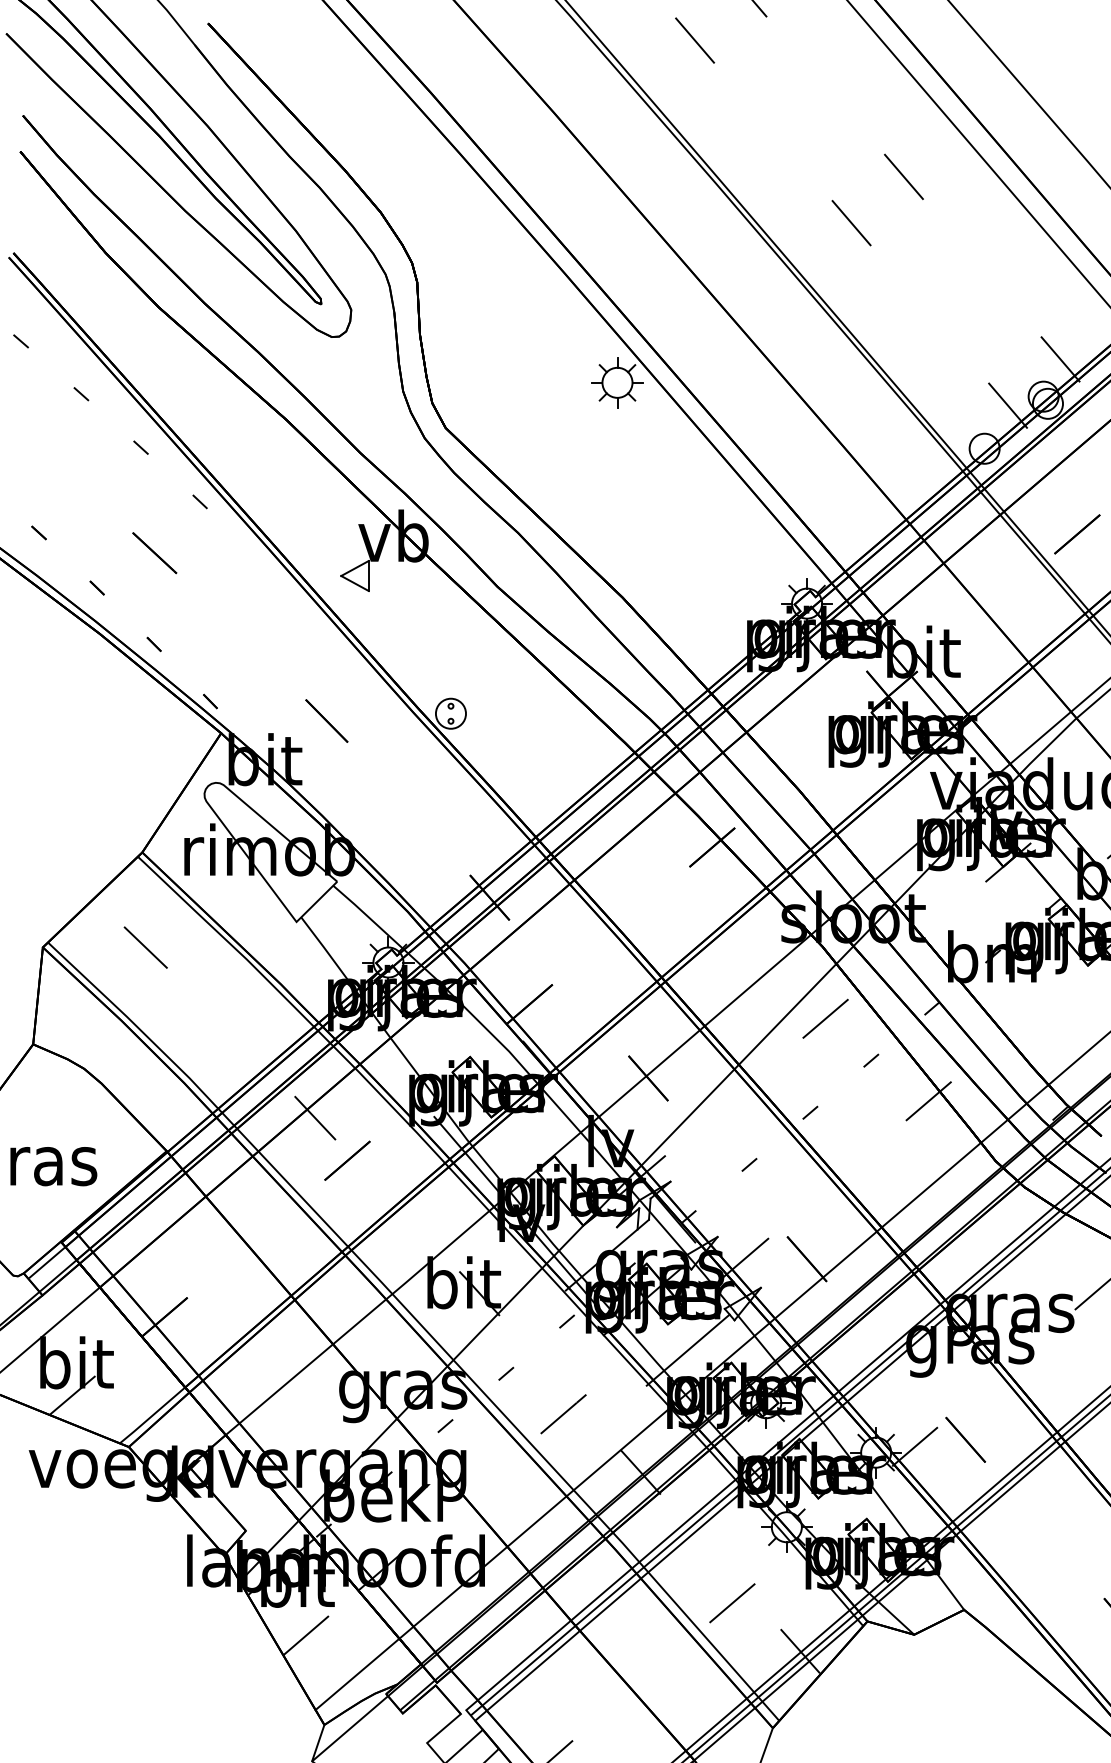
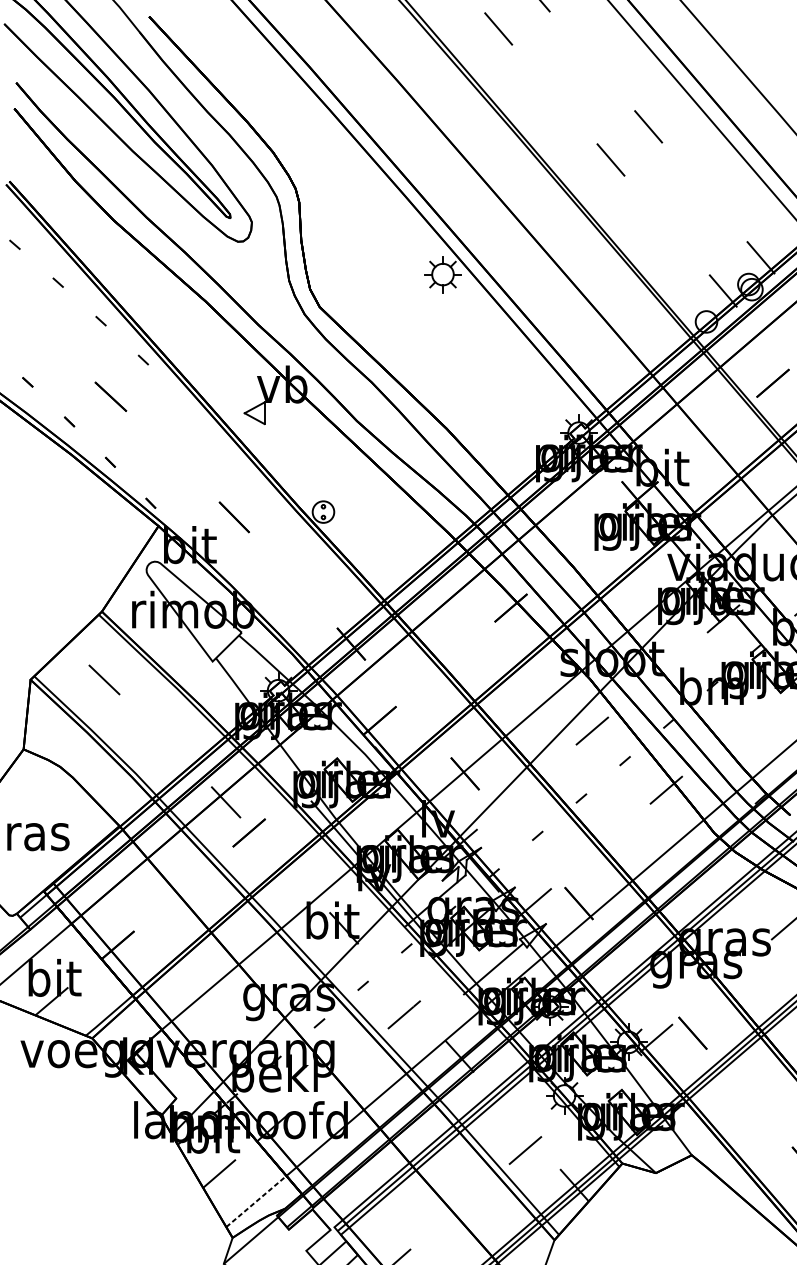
line: (357, 1674) -> (256, 1201), solid -> dashed

